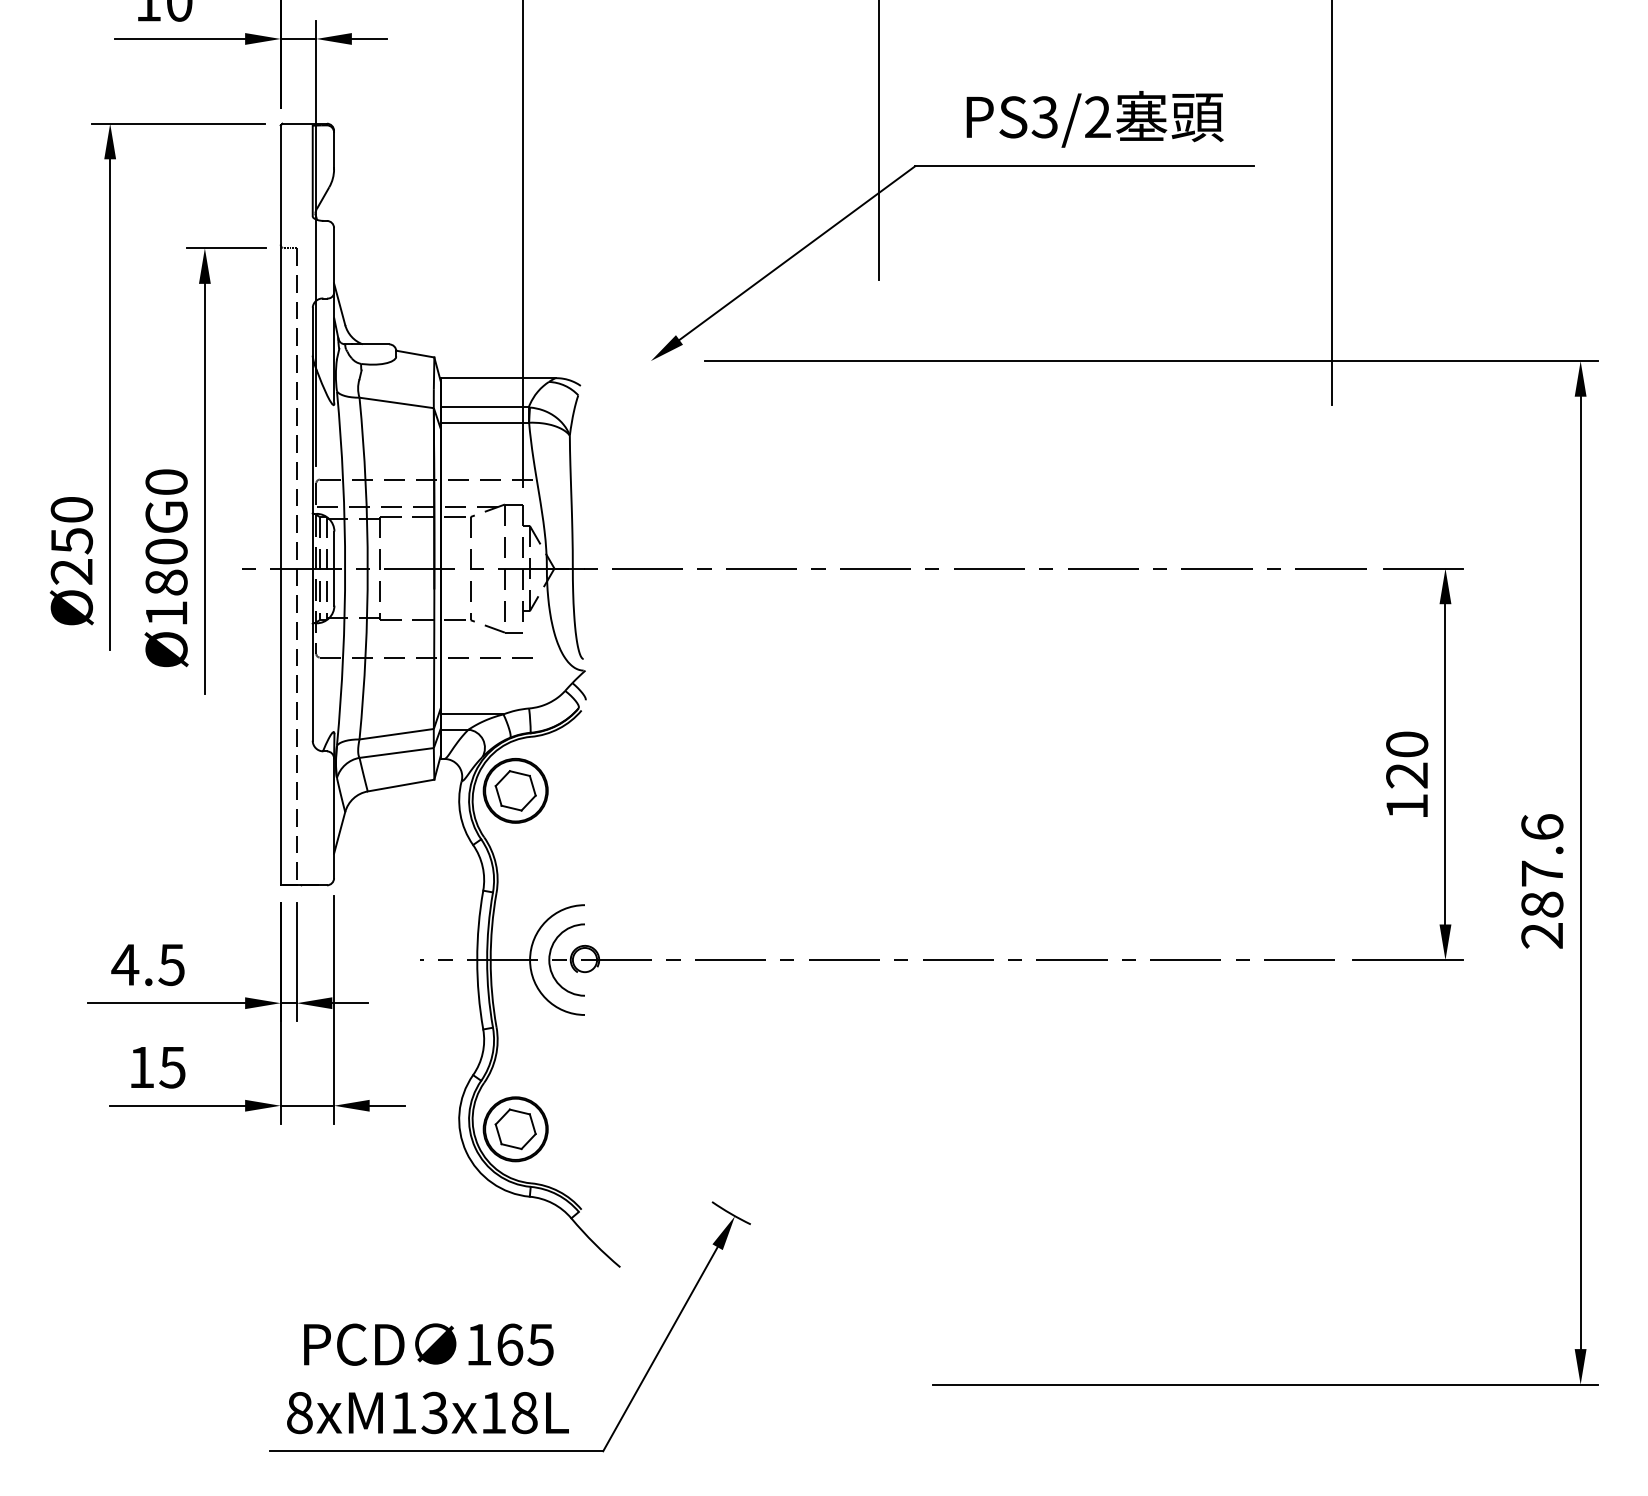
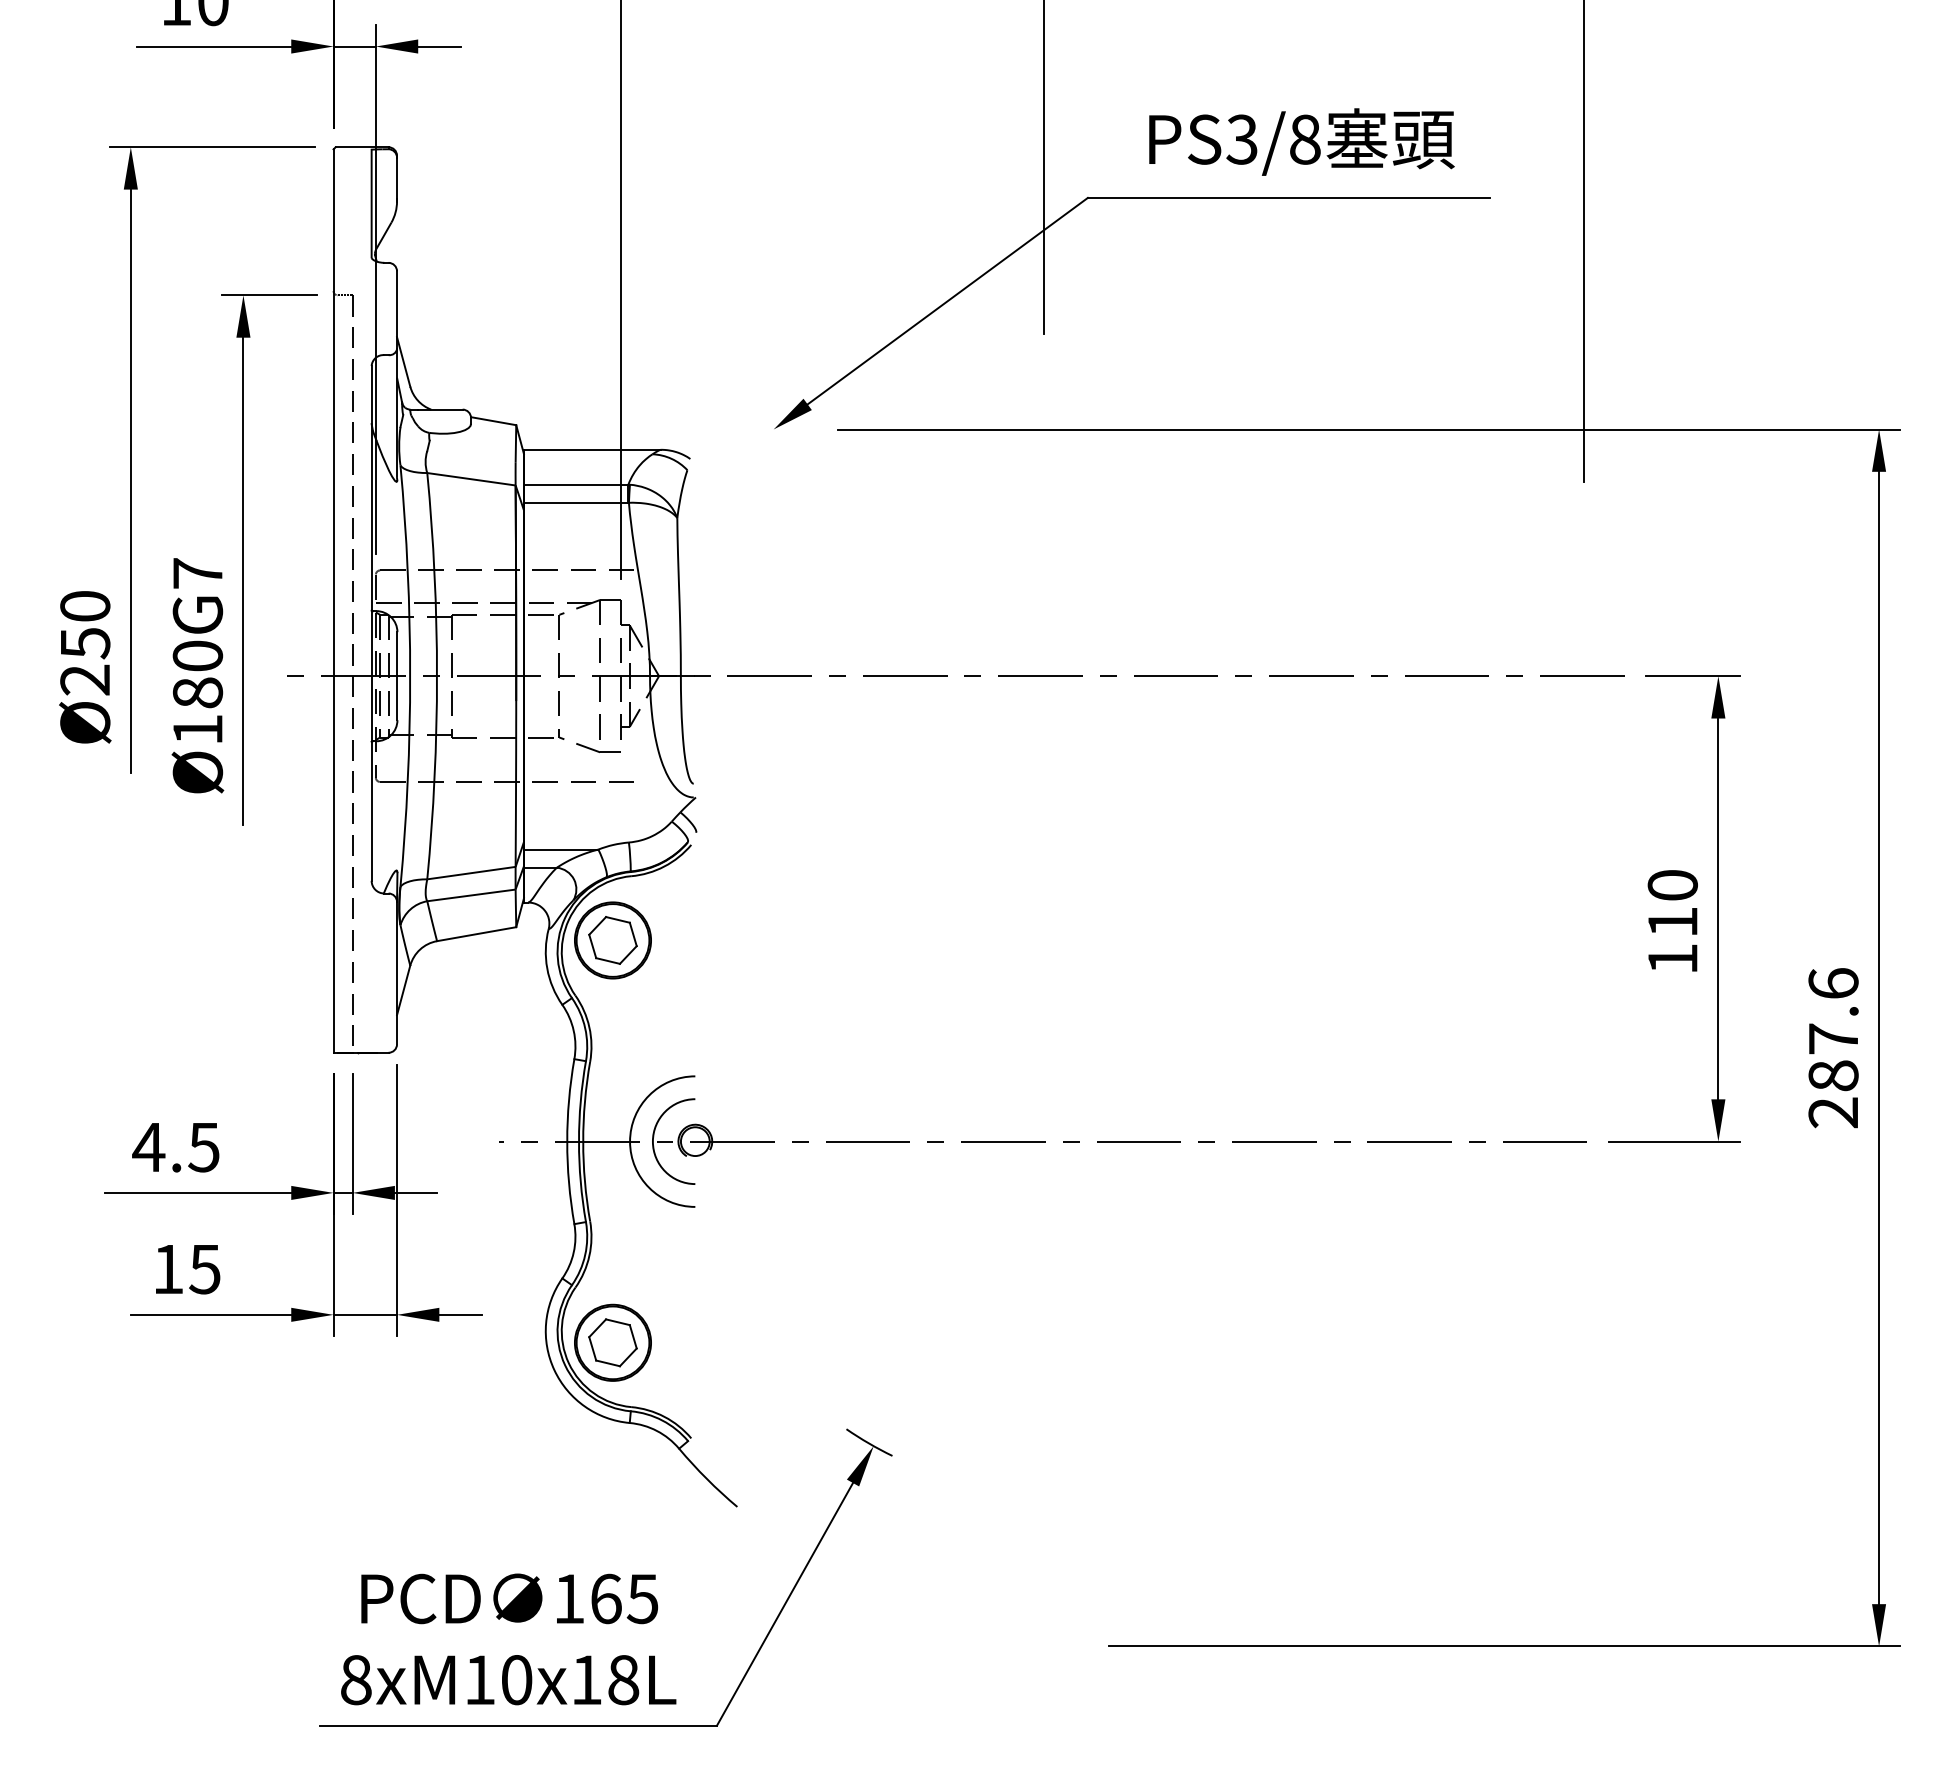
text: (1097, 117) -> (1304, 139), PS3/2 -> PS3/8
text: (166, 482) -> (197, 573), Ø180G0 -> Ø180G7
text: (1406, 775) -> (1672, 922), 120 -> 110
text: (434, 1413) -> (516, 1680), 8xM13x18L -> 8xM10x18L

